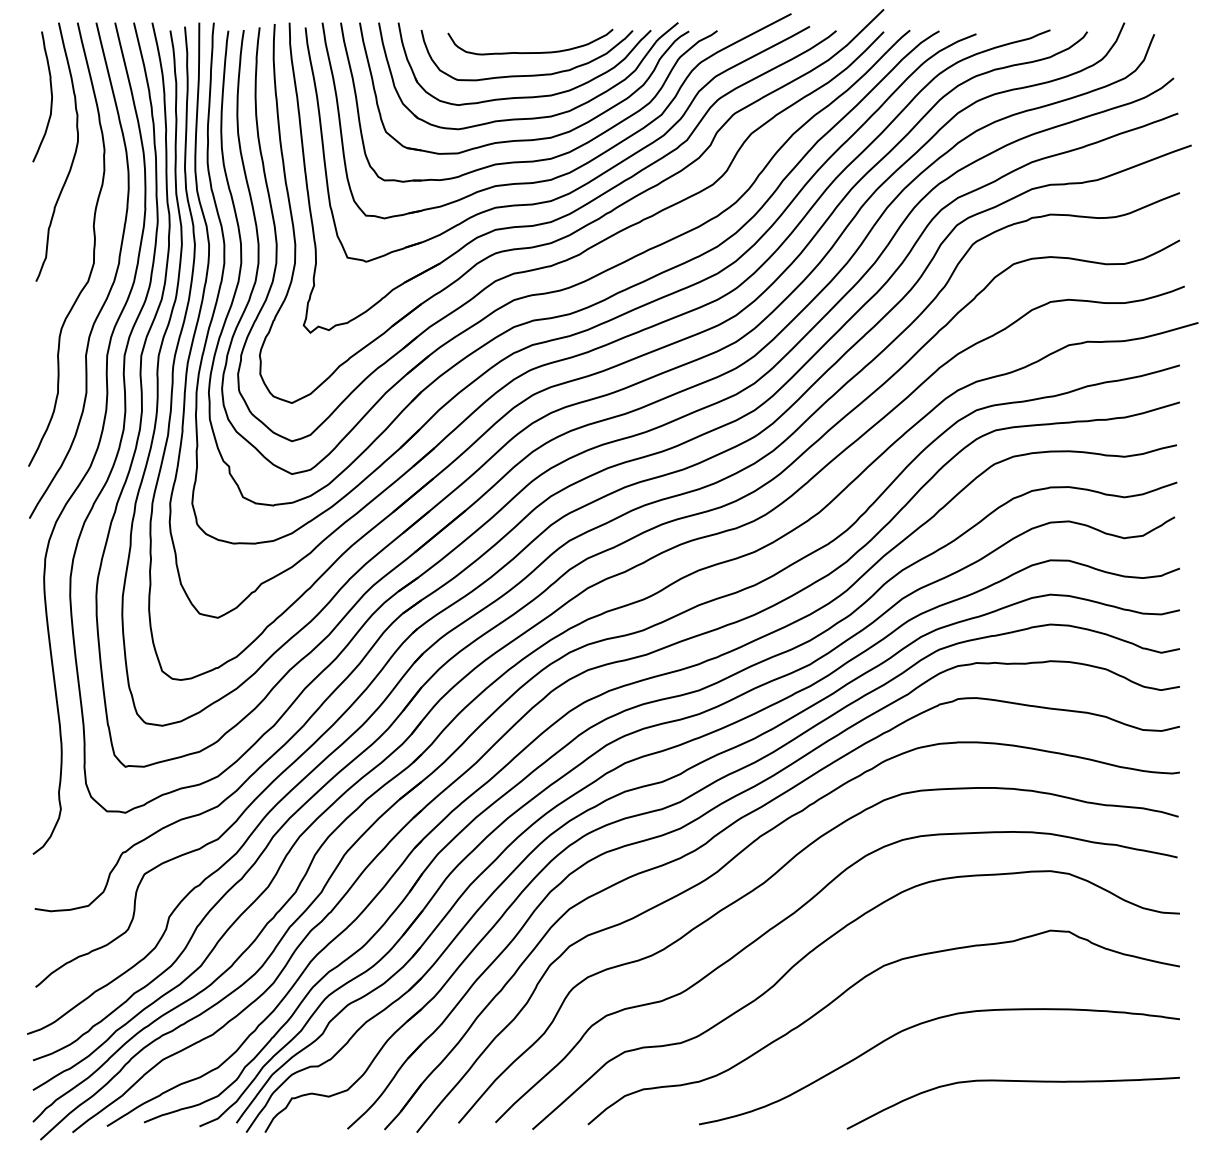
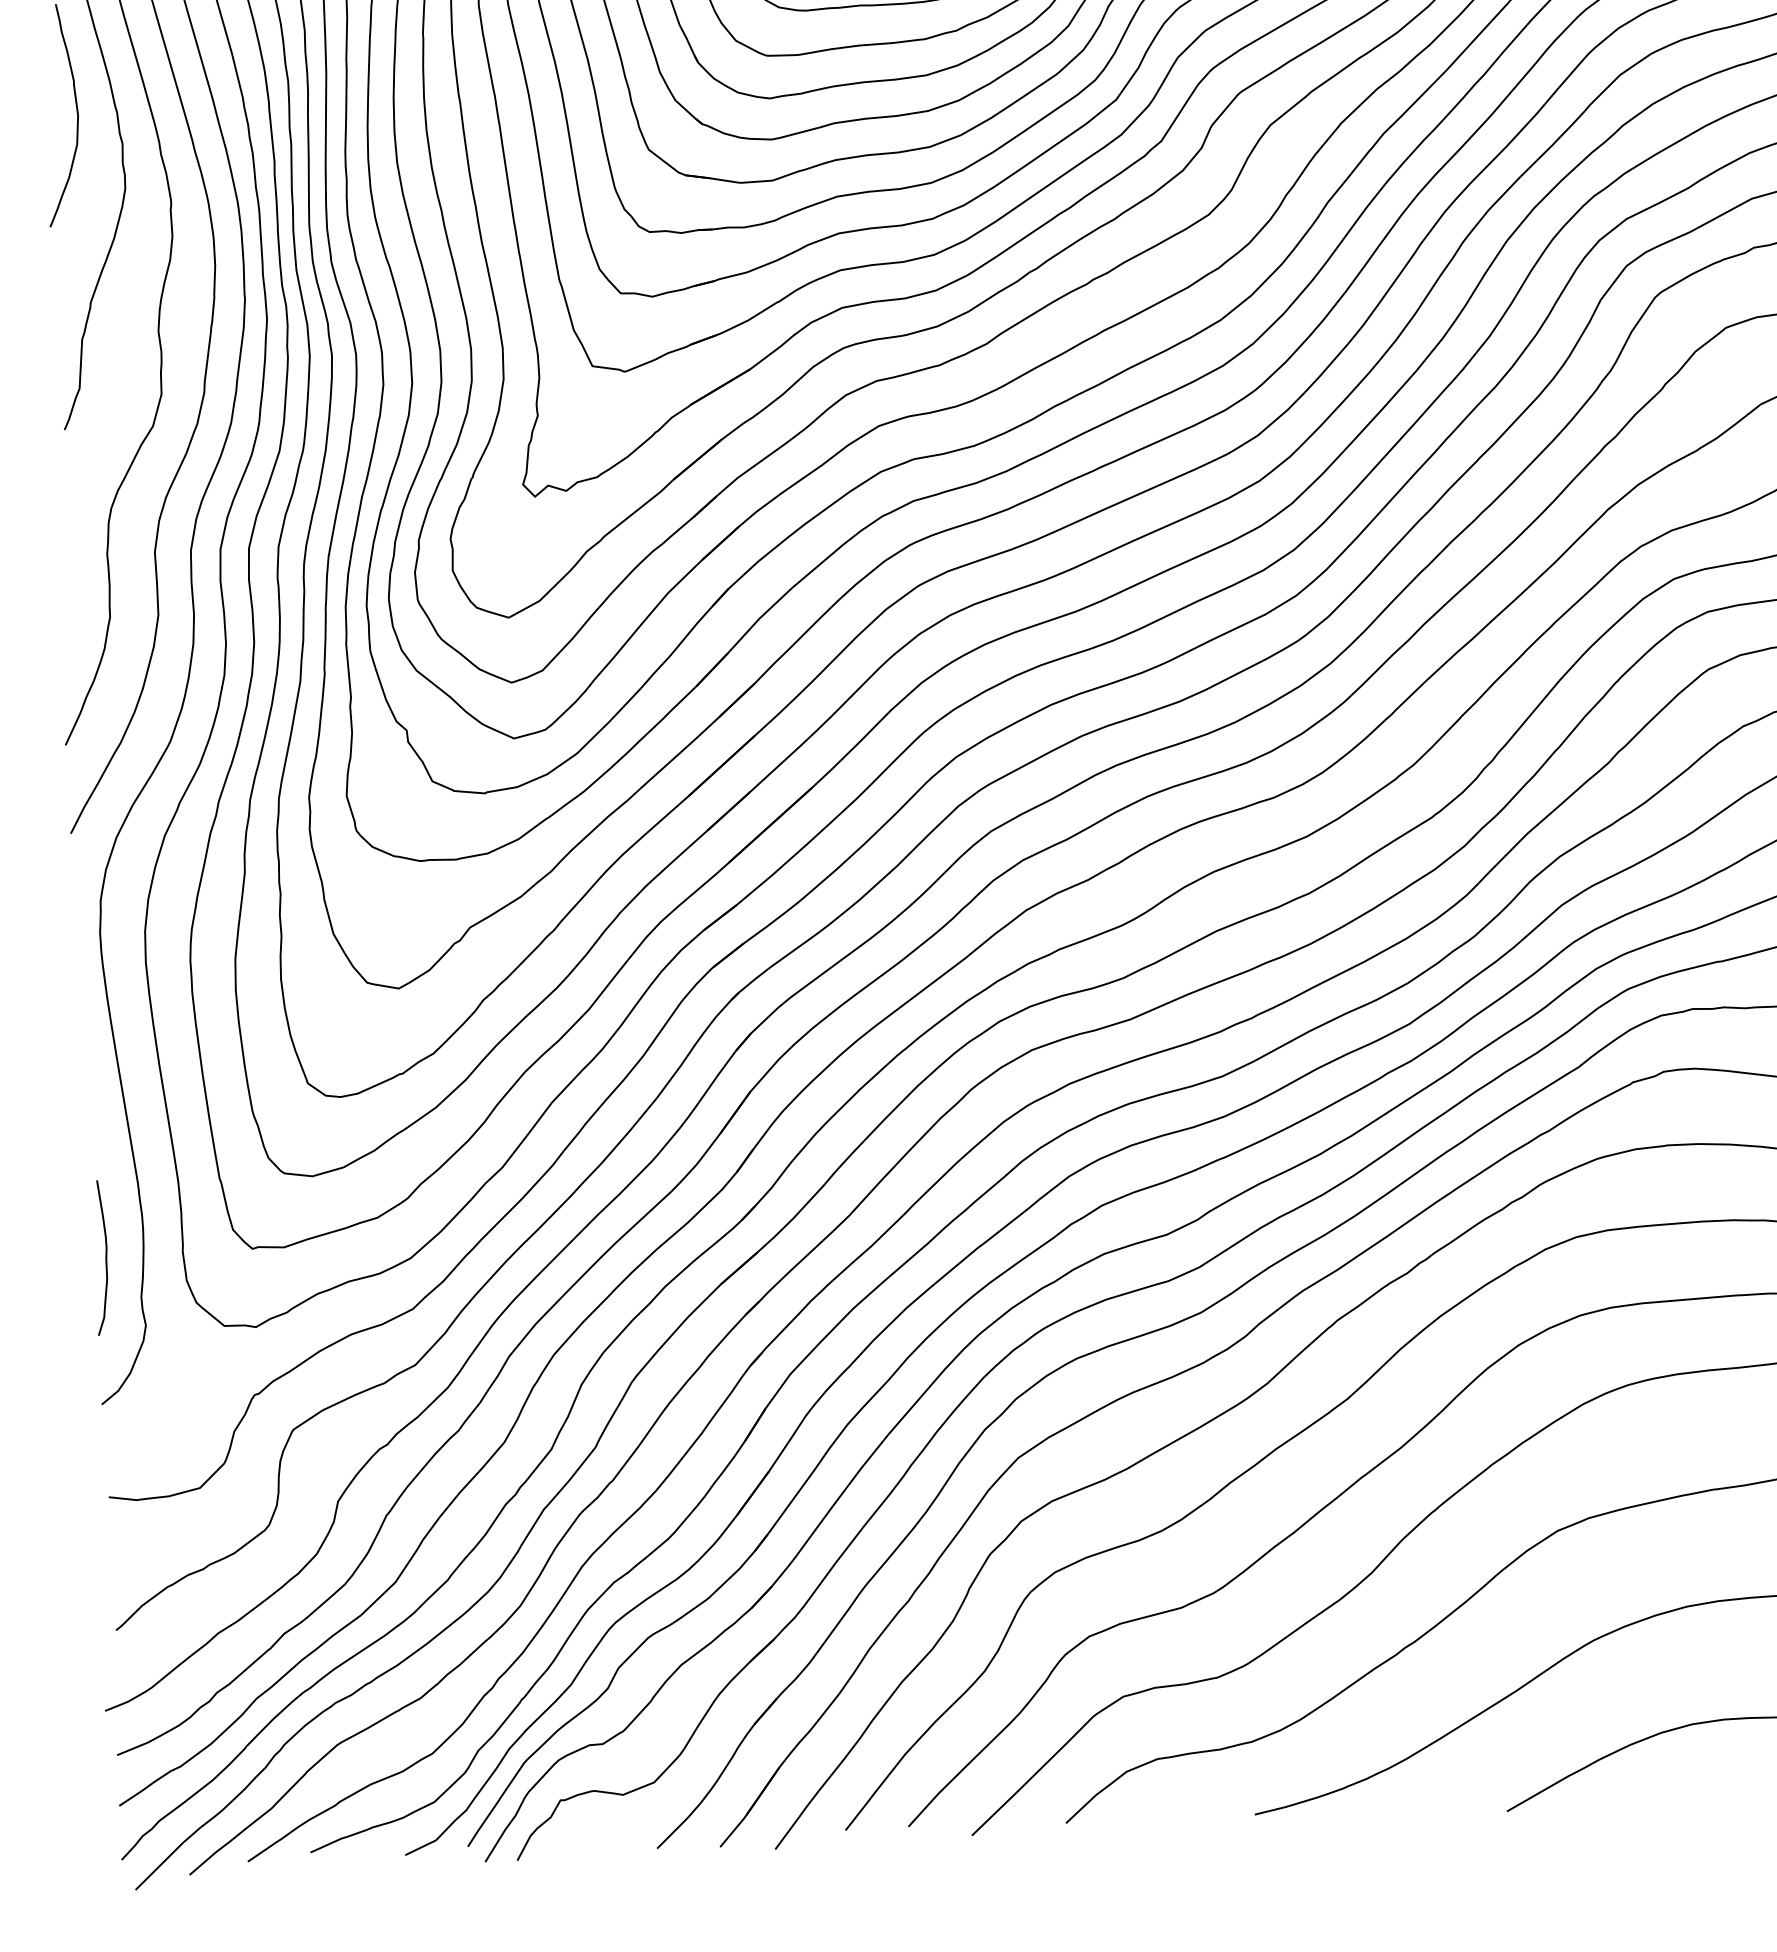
curve: (38, 767) -> (104, 1256), added

